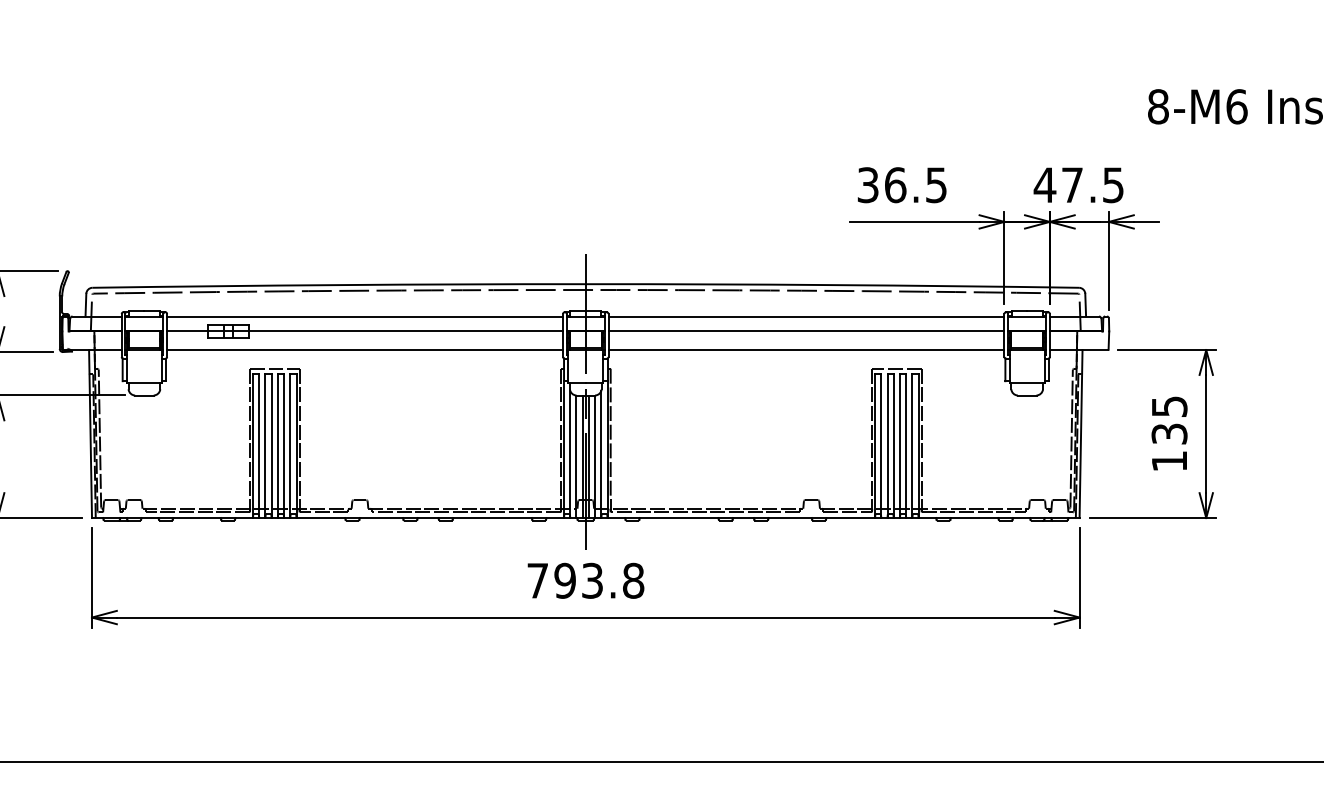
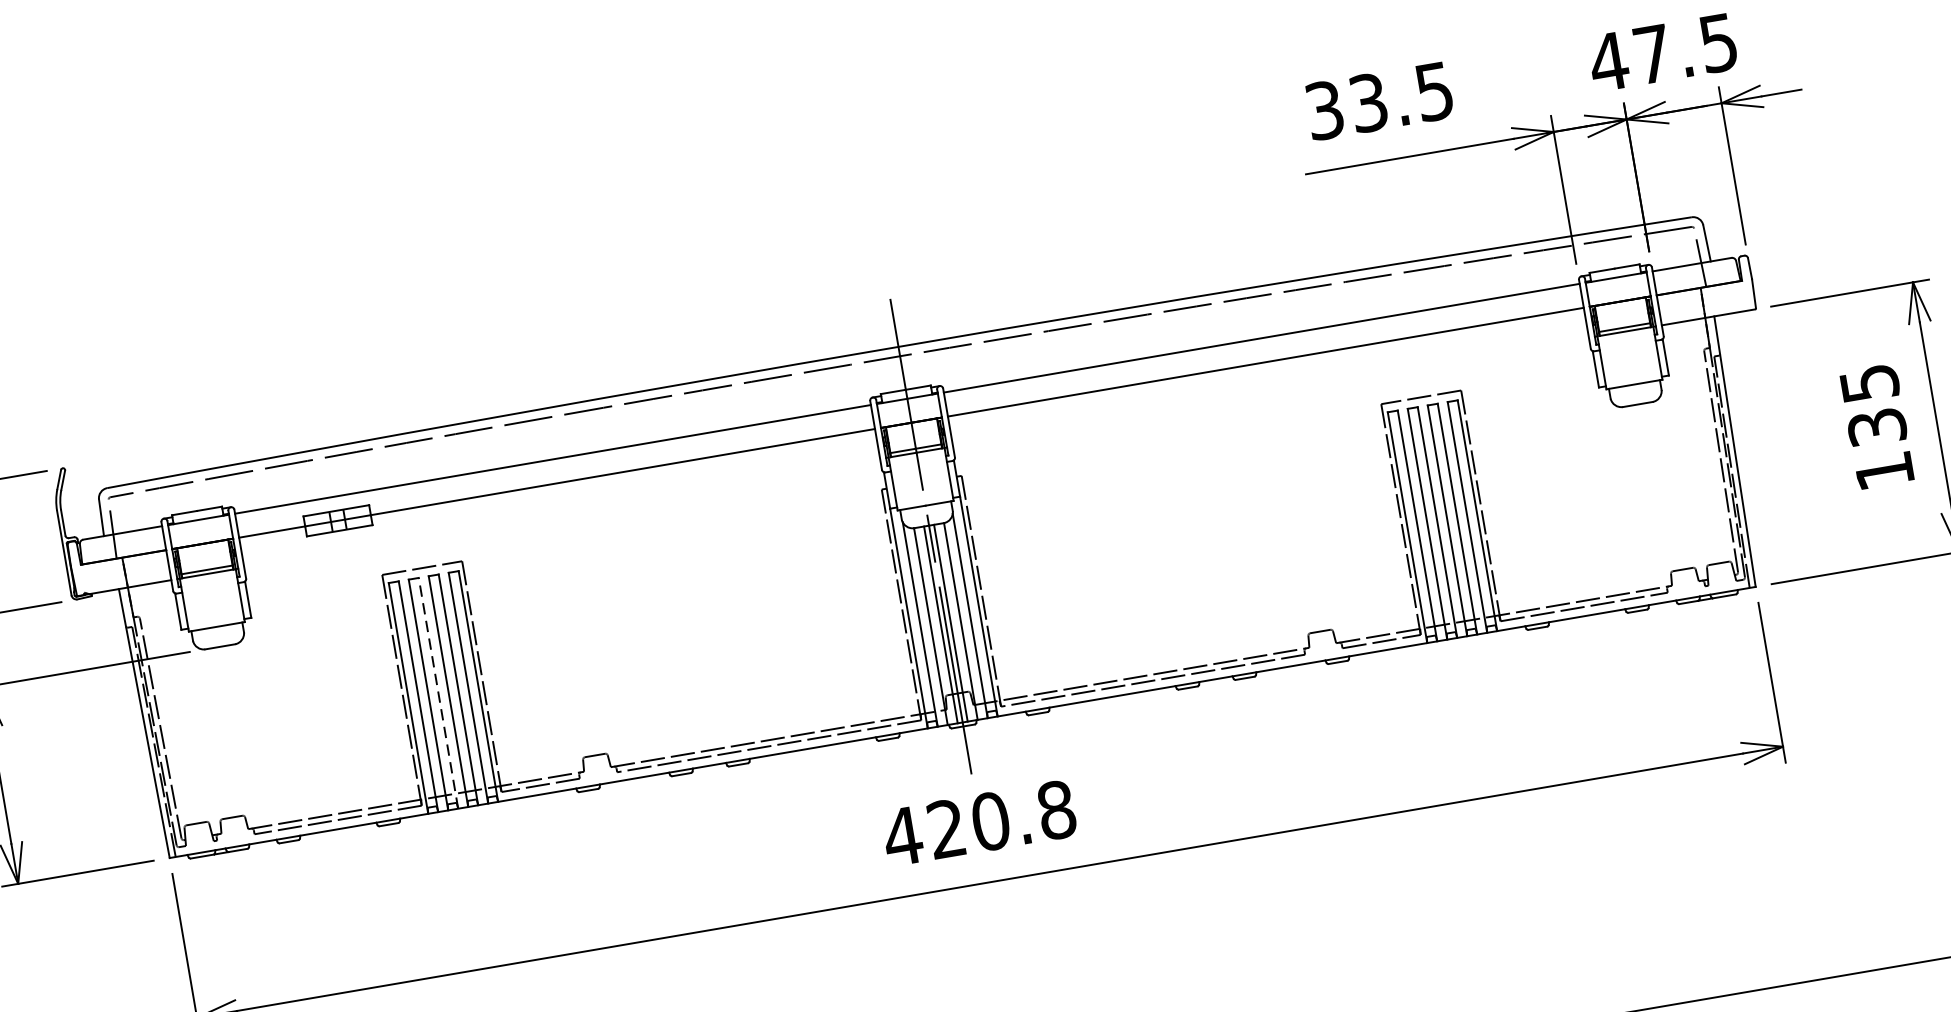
text: (895, 185) -> (1368, 103), 36.5 -> 33.5
line: (365, 350) -> (562, 513), removed
line: (806, 350) -> (1271, 392), removed
line: (271, 446) -> (438, 693), solid -> dashed
text: (564, 580) -> (945, 828), 793.8 -> 420.8

